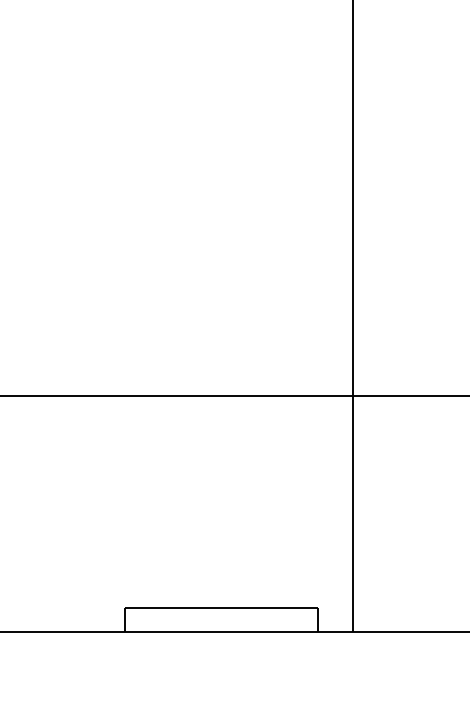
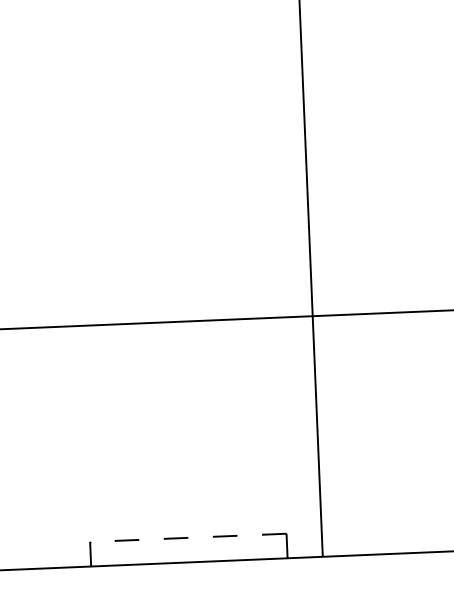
line: (221, 608) -> (188, 538), solid -> dashed

